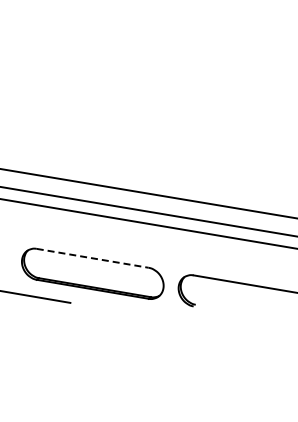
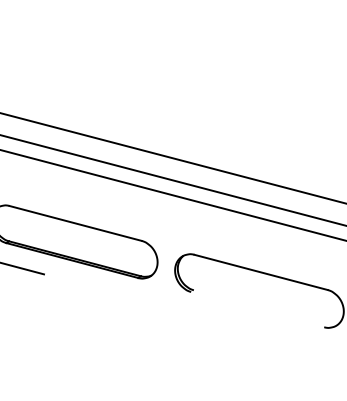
line: (92, 258) -> (75, 223), dashed -> solid

